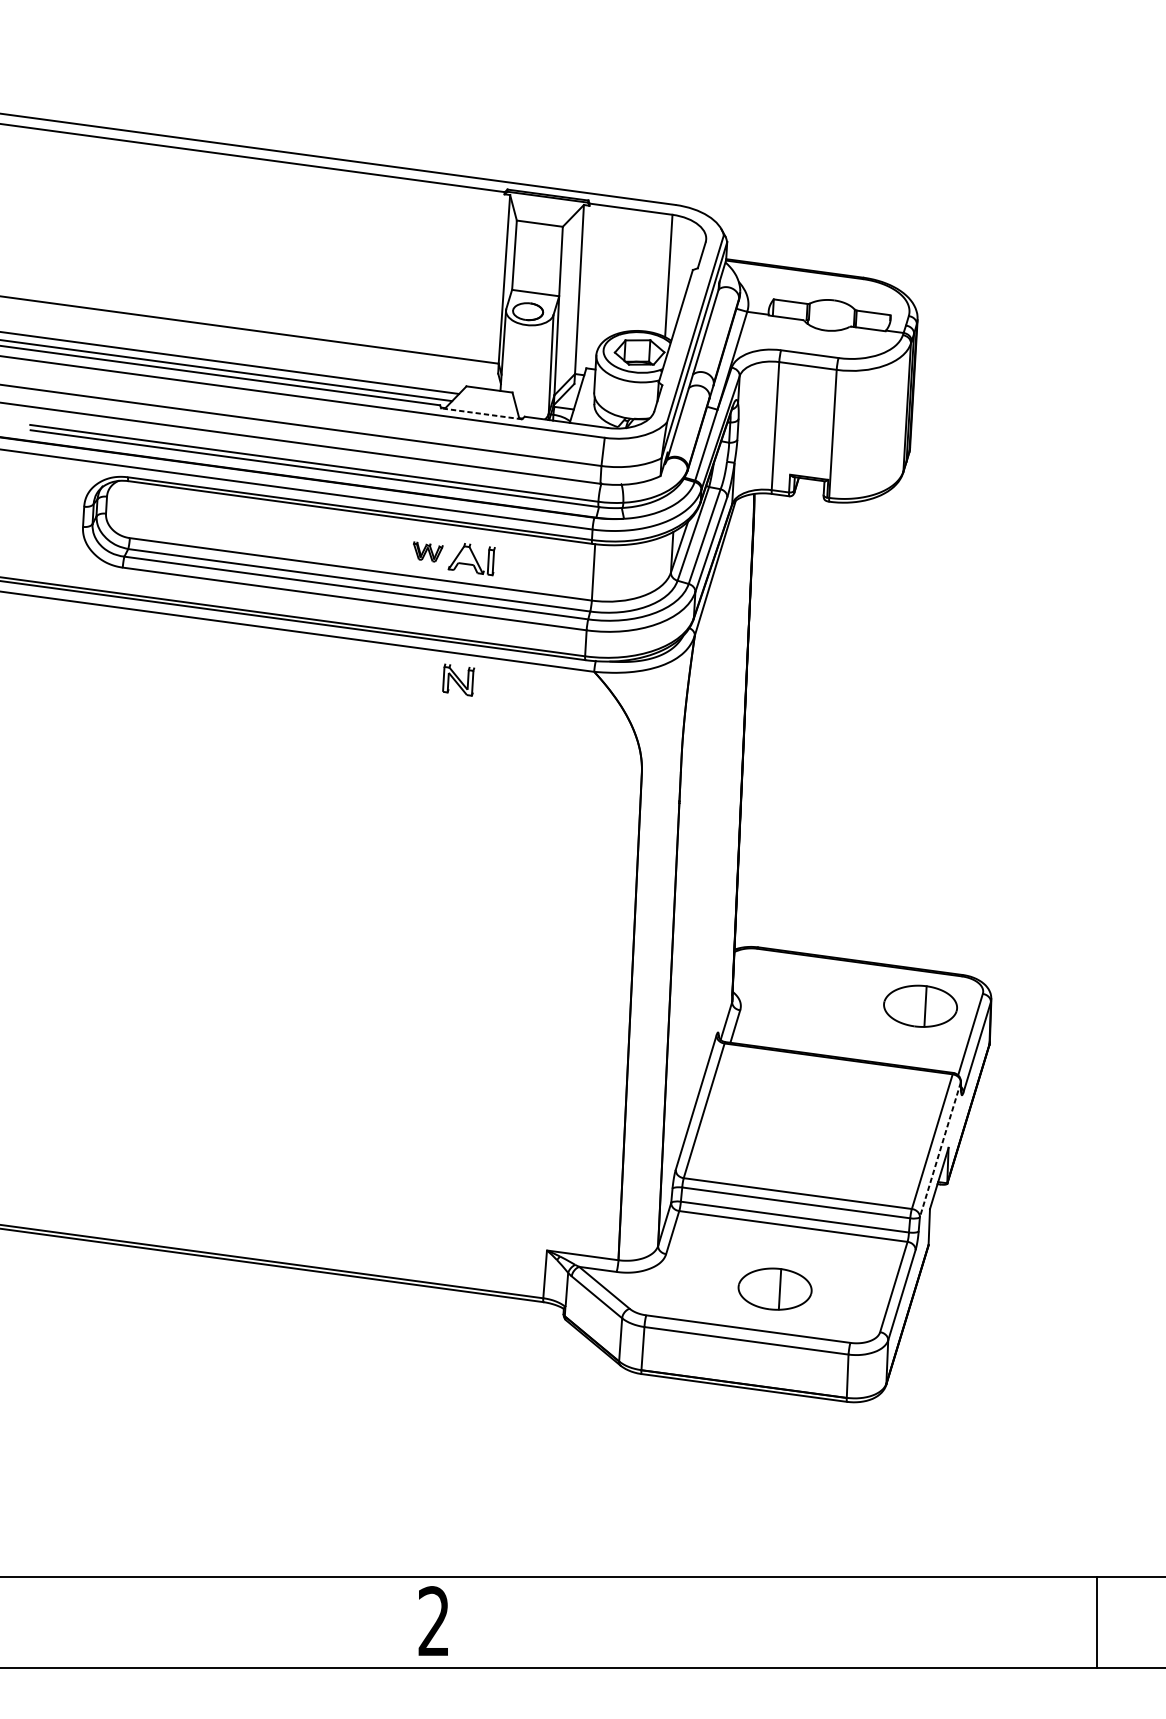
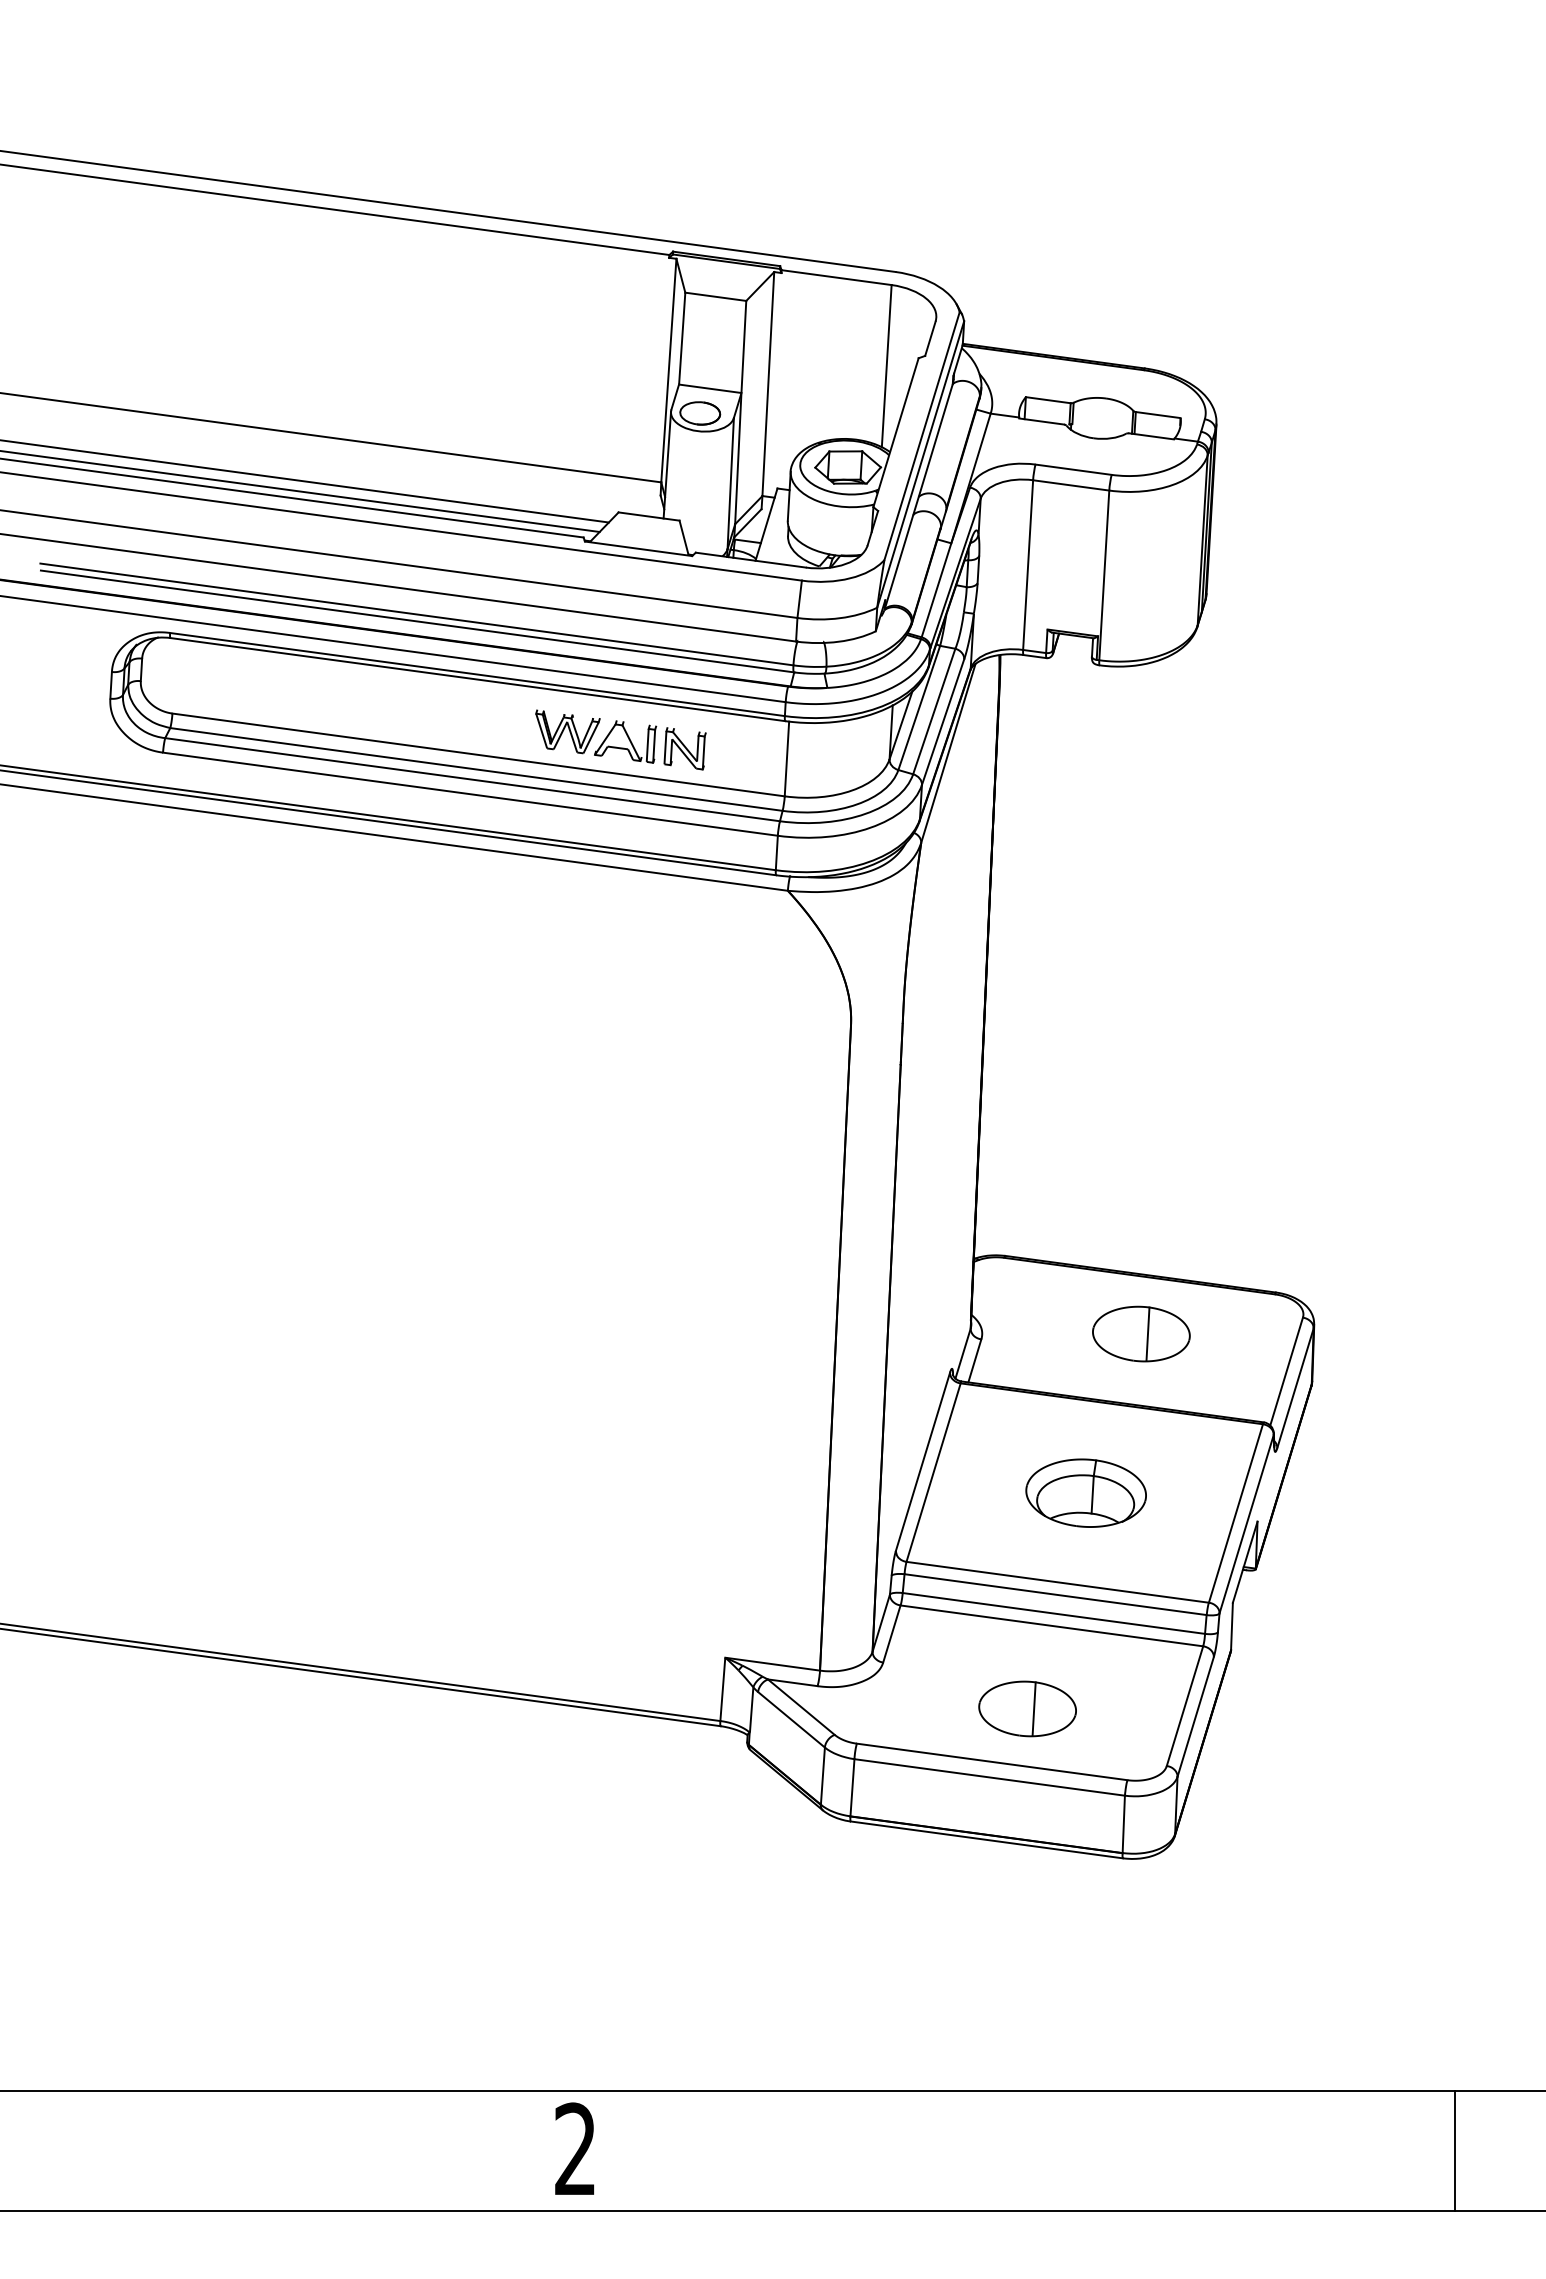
line: (481, 413) -> (638, 548), dashed -> solid
part: (427, 551) -> (567, 731), size x1.67
part: (458, 679) -> (684, 748), moved
part: (920, 1005) -> (1141, 1333), moved
part: (818, 1125) -> (1085, 1492), added
line: (940, 1149) -> (1246, 1524), dashed -> solid

